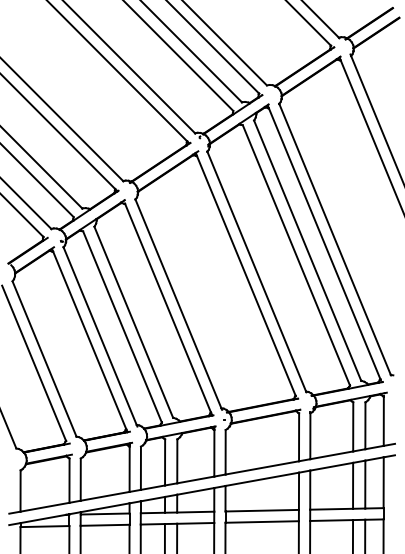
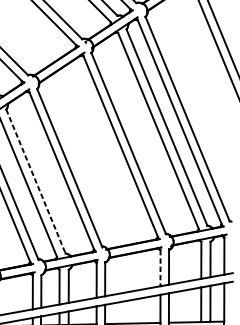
line: (133, 322) -> (35, 181), solid -> dashed
line: (299, 437) -> (160, 268), solid -> dashed

